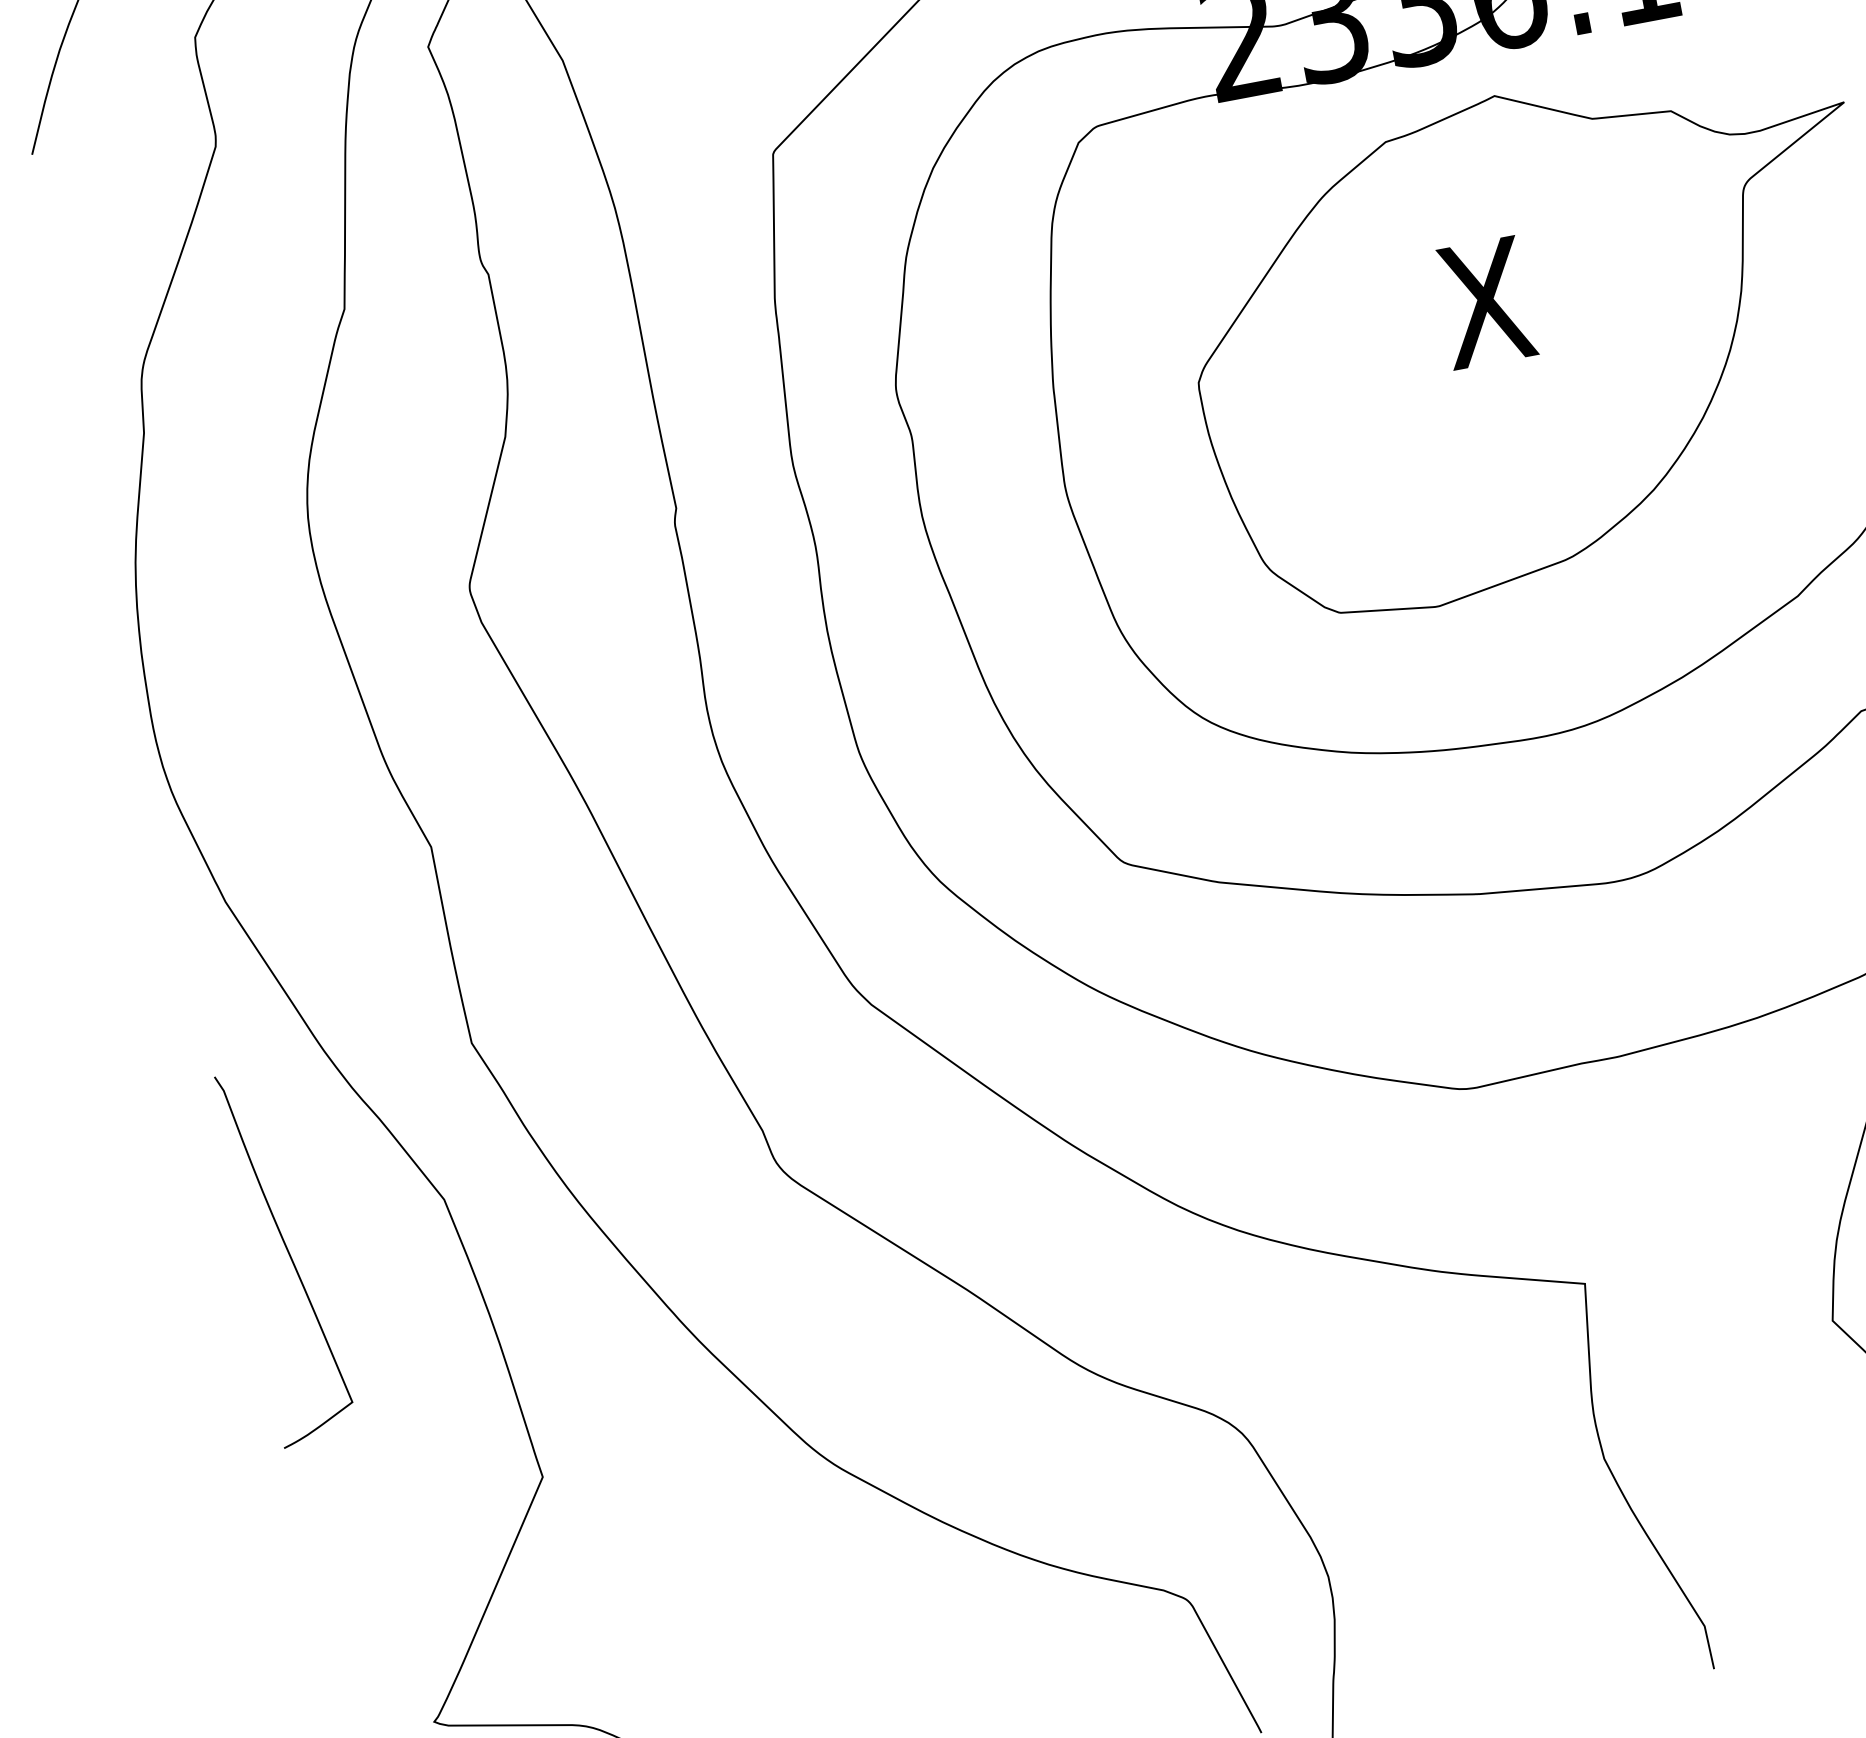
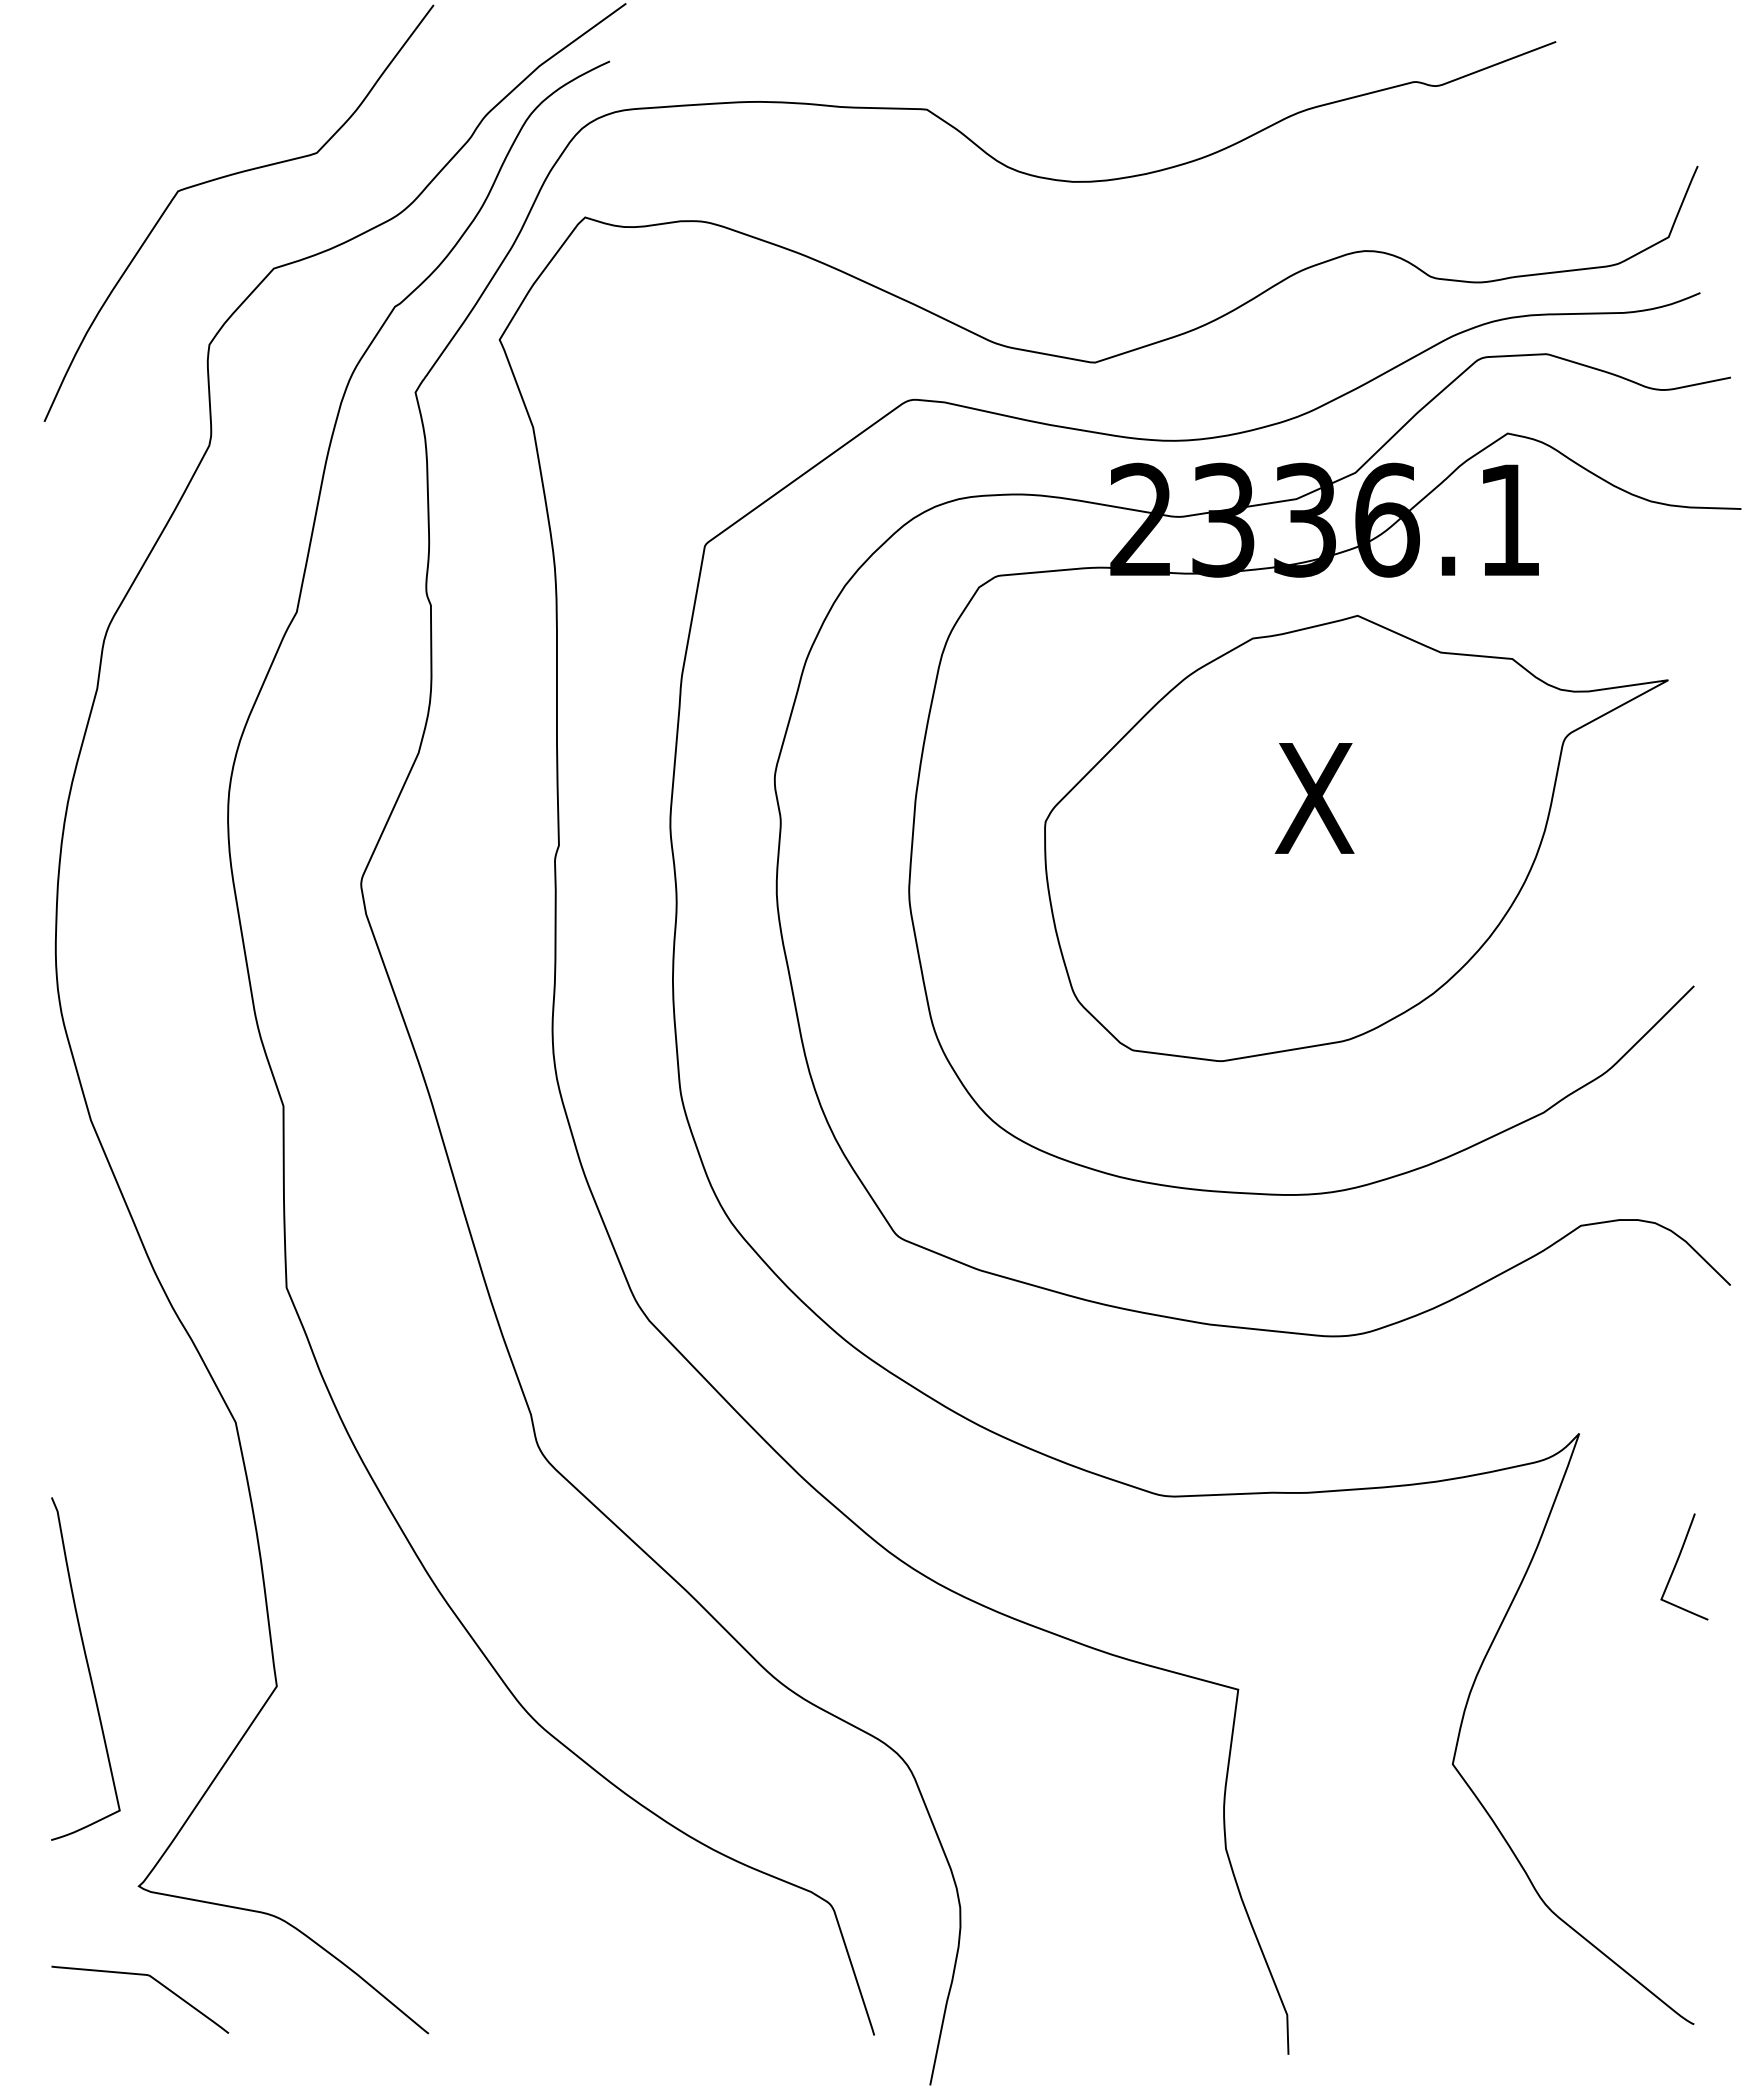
curve: (288, 1254) -> (87, 1668), moved

